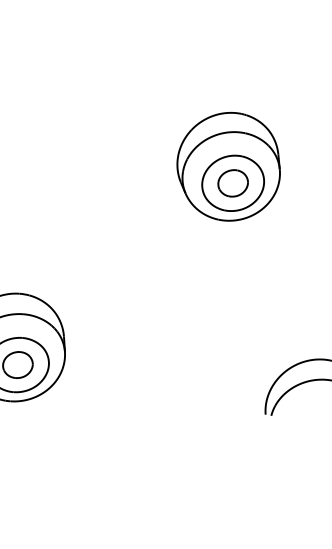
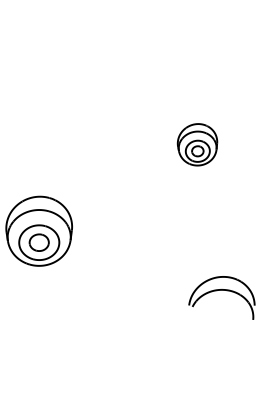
part: (228, 166) -> (197, 144), size x0.6

